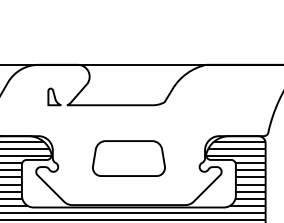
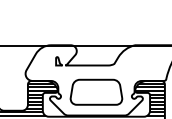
part: (129, 157) -> (96, 91), size x1.43

